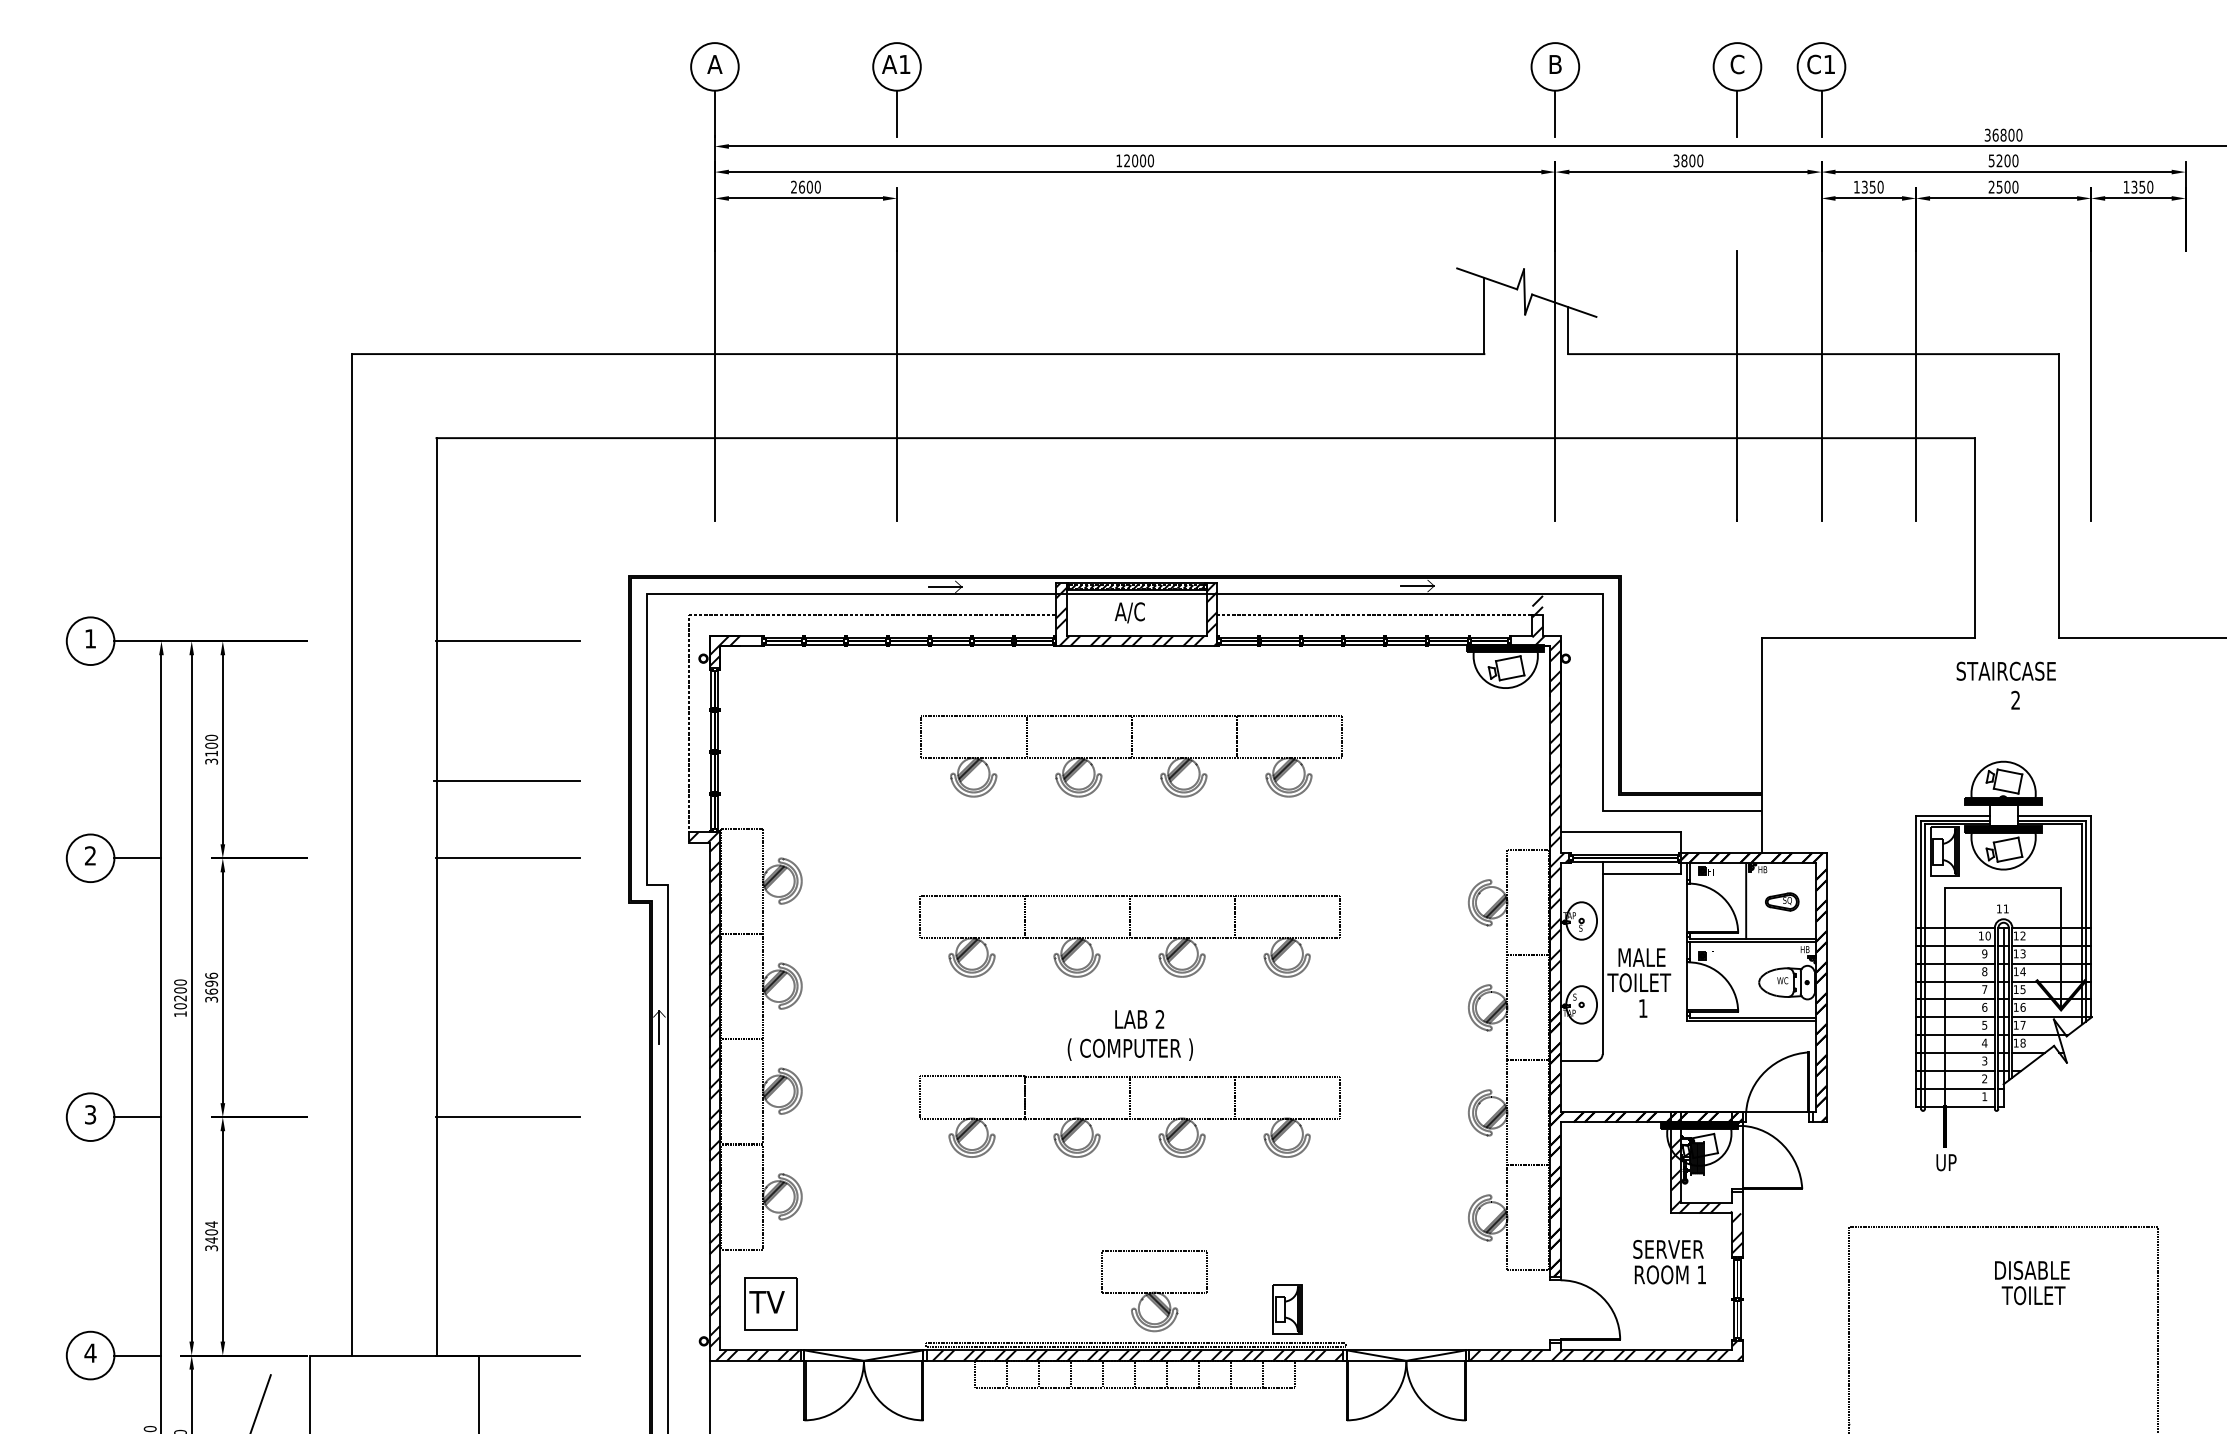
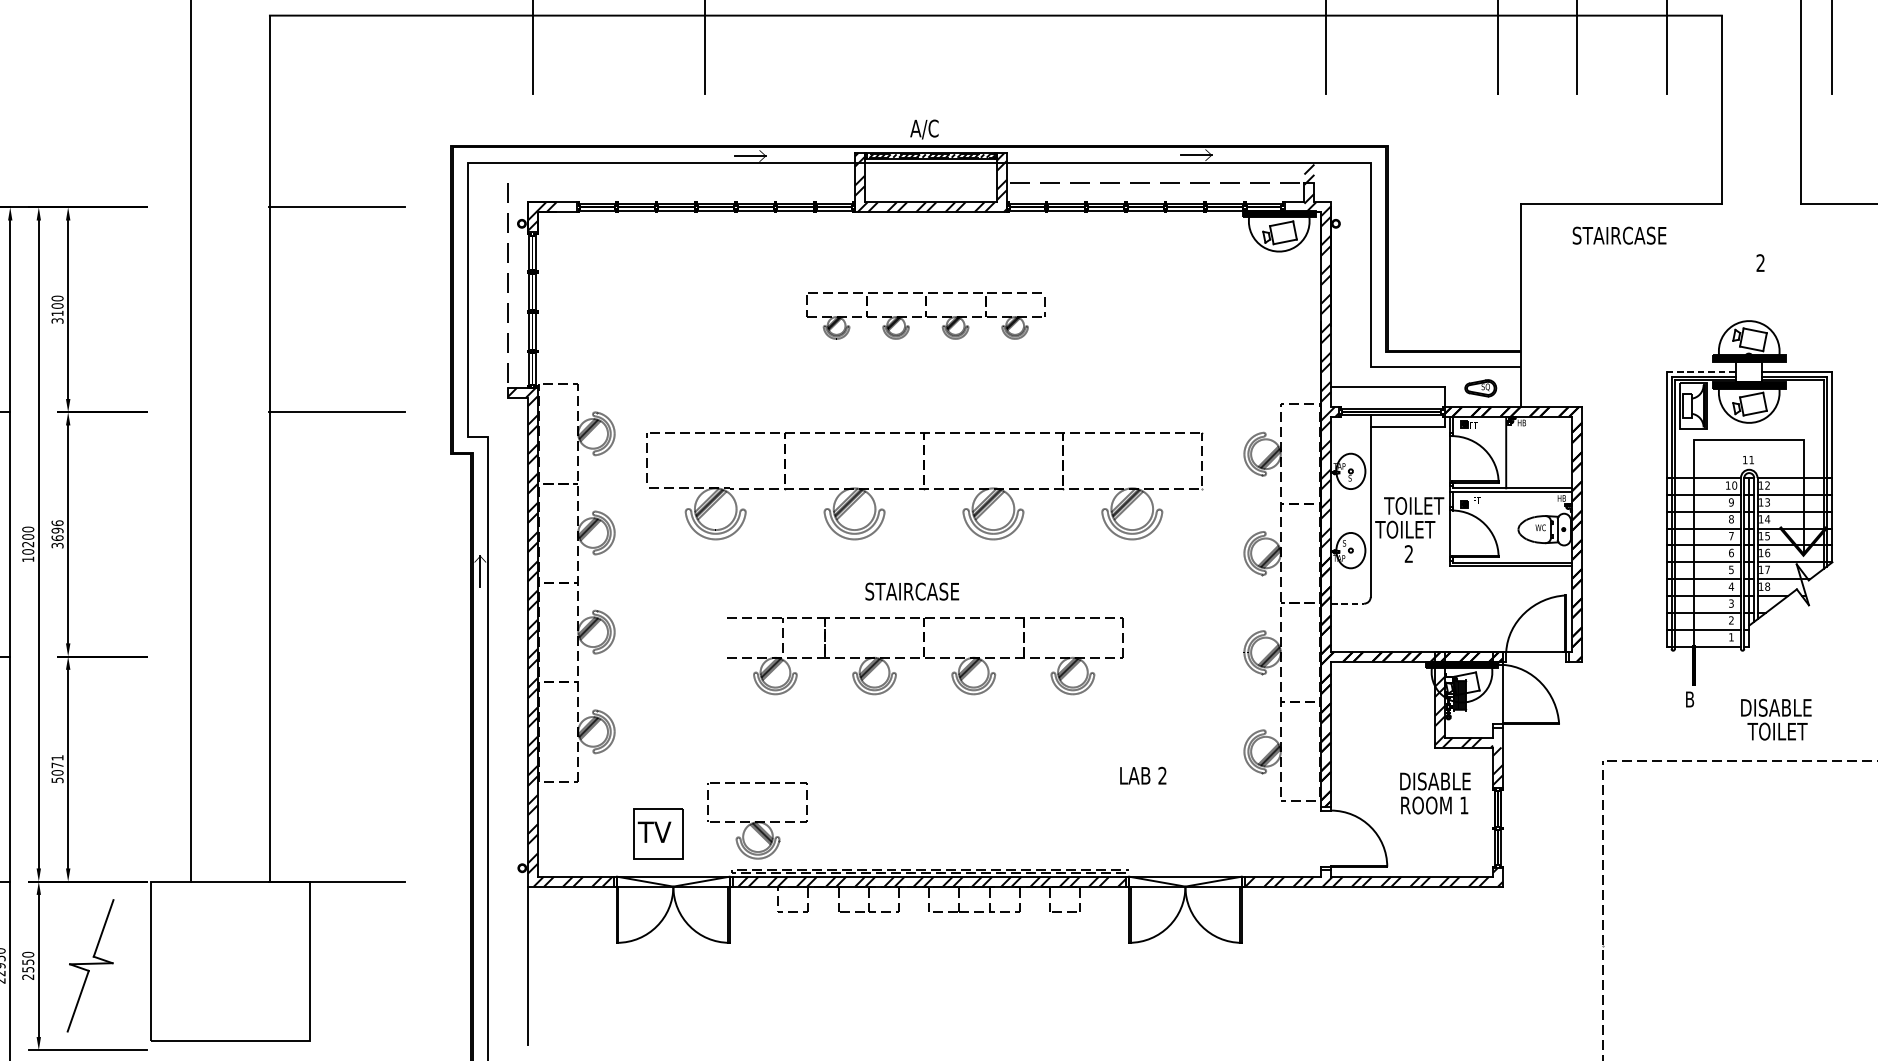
text: (1129, 612) -> (924, 129), moved
line: (872, 614) -> (681, 182), removed
text: (2005, 670) -> (1618, 234), moved
part: (1131, 756) -> (925, 316), size x0.6
line: (506, 781) -> (335, 339), removed
line: (1952, 815) -> (1700, 371), solid -> dashed
part: (1782, 901) -> (1481, 387), moved
part: (1129, 936) -> (924, 486), size x1.4
text: (1648, 957) -> (1414, 505), MALE -> TOILET
text: (1642, 1008) -> (1408, 554), 1 -> 2
text: (1139, 1019) -> (1143, 775), moved
text: (1129, 1049) -> (924, 592), ( COMPUTER ) -> STAIRCASE
line: (1578, 1061) -> (1347, 604), solid -> dashed
line: (919, 1097) -> (782, 638), moved
line: (507, 1117) -> (336, 656), removed
text: (1946, 1162) -> (1695, 699), UP -> B
text: (211, 1235) -> (57, 768), 3404 -> 5071
text: (1670, 1248) -> (1434, 780), SERVER -> DISABLE
text: (2032, 1283) -> (1776, 720), moved
part: (1154, 1291) -> (757, 821), moved
part: (770, 1303) -> (657, 833), moved
part: (1287, 1309) -> (1073, 838), removed
line: (1022, 1387) -> (823, 911), removed
line: (1119, 1387) -> (914, 911), removed
line: (1247, 1387) -> (1035, 911), removed

